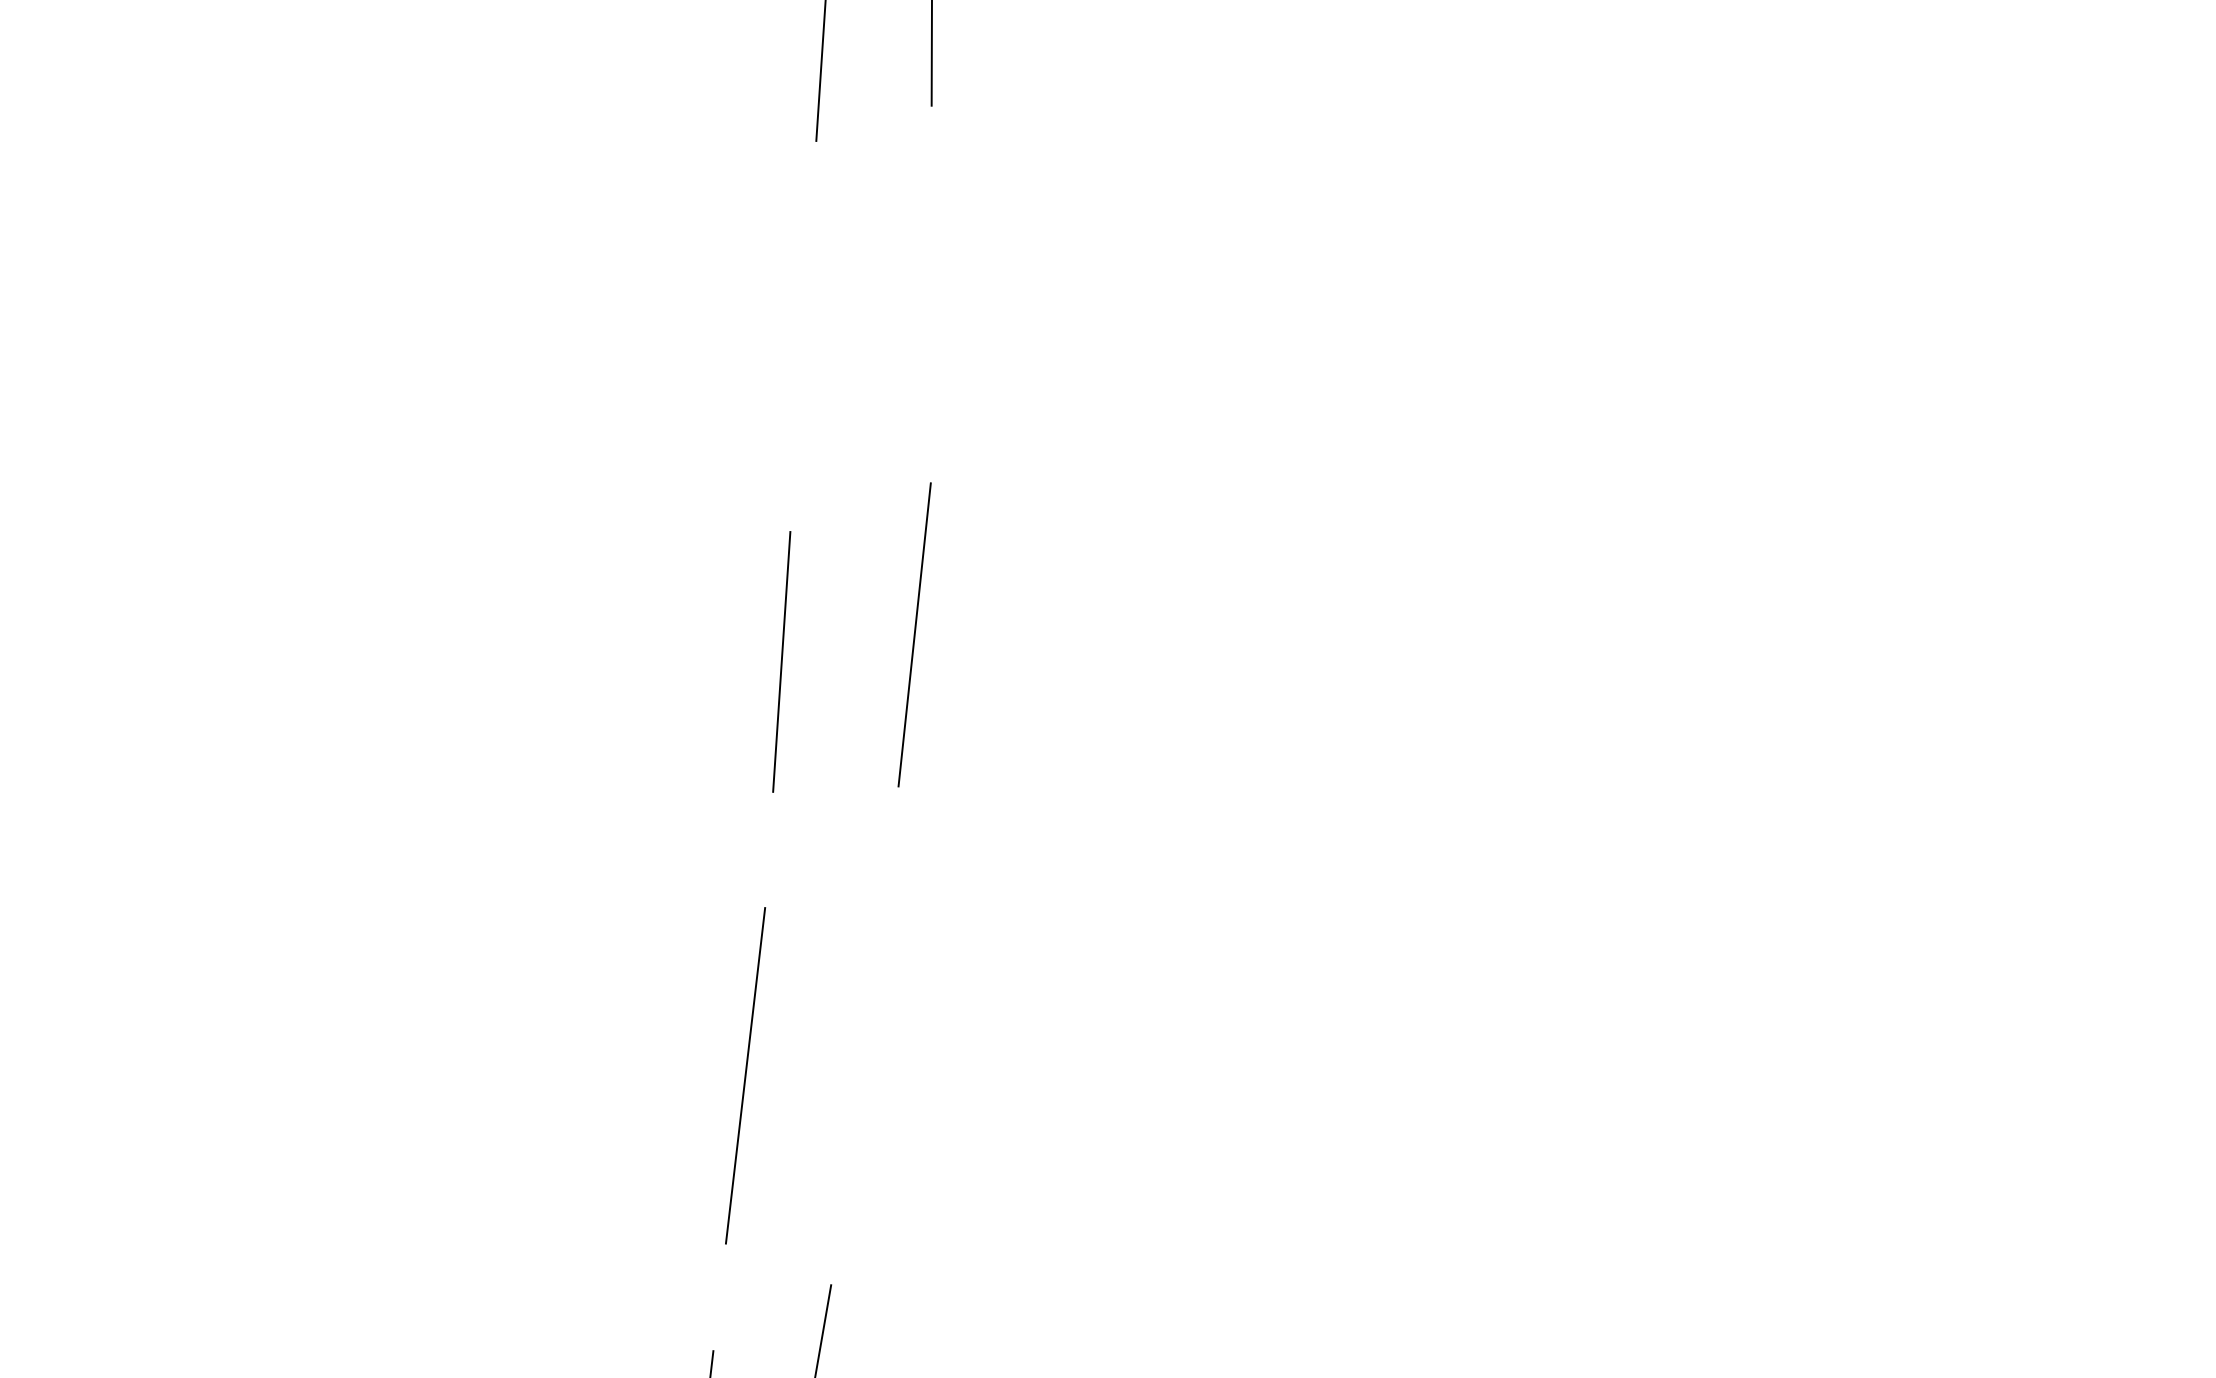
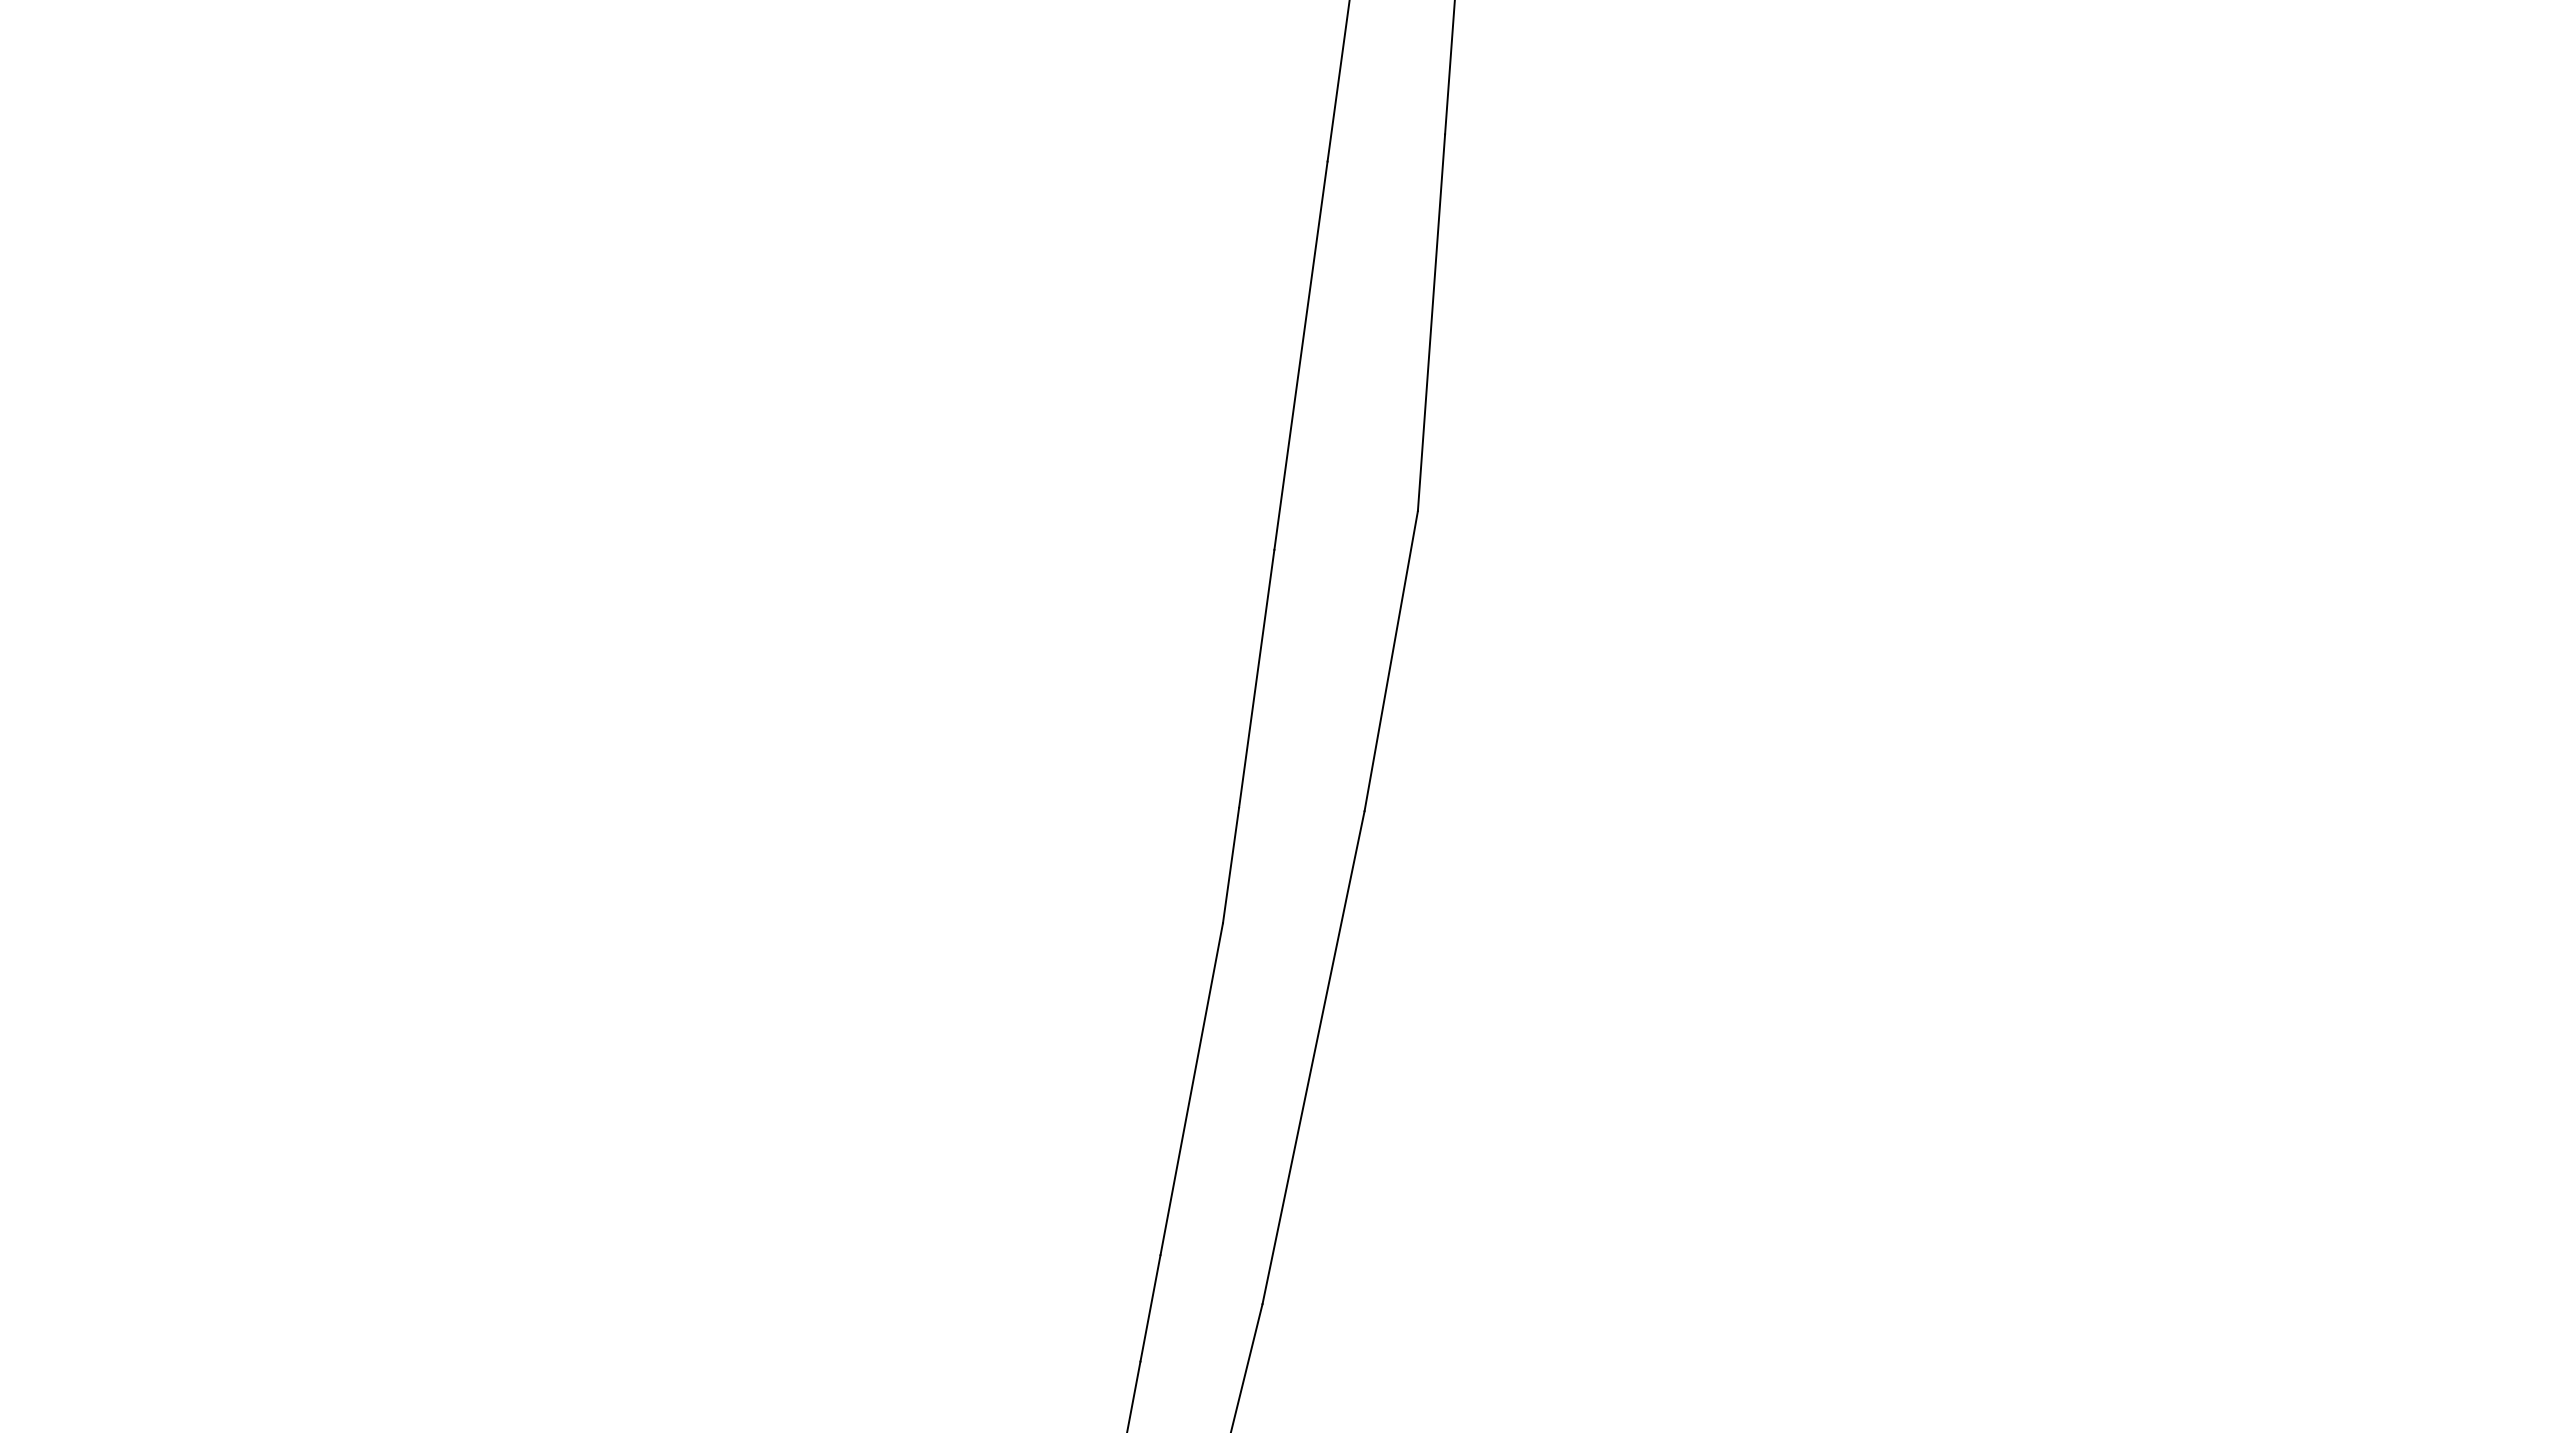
line: (931, 294) -> (1431, 322), added
line: (802, 336) -> (1300, 355), added
line: (768, 849) -> (1230, 865), added
line: (864, 1035) -> (1313, 1057), added
line: (719, 1297) -> (1150, 1308), added

